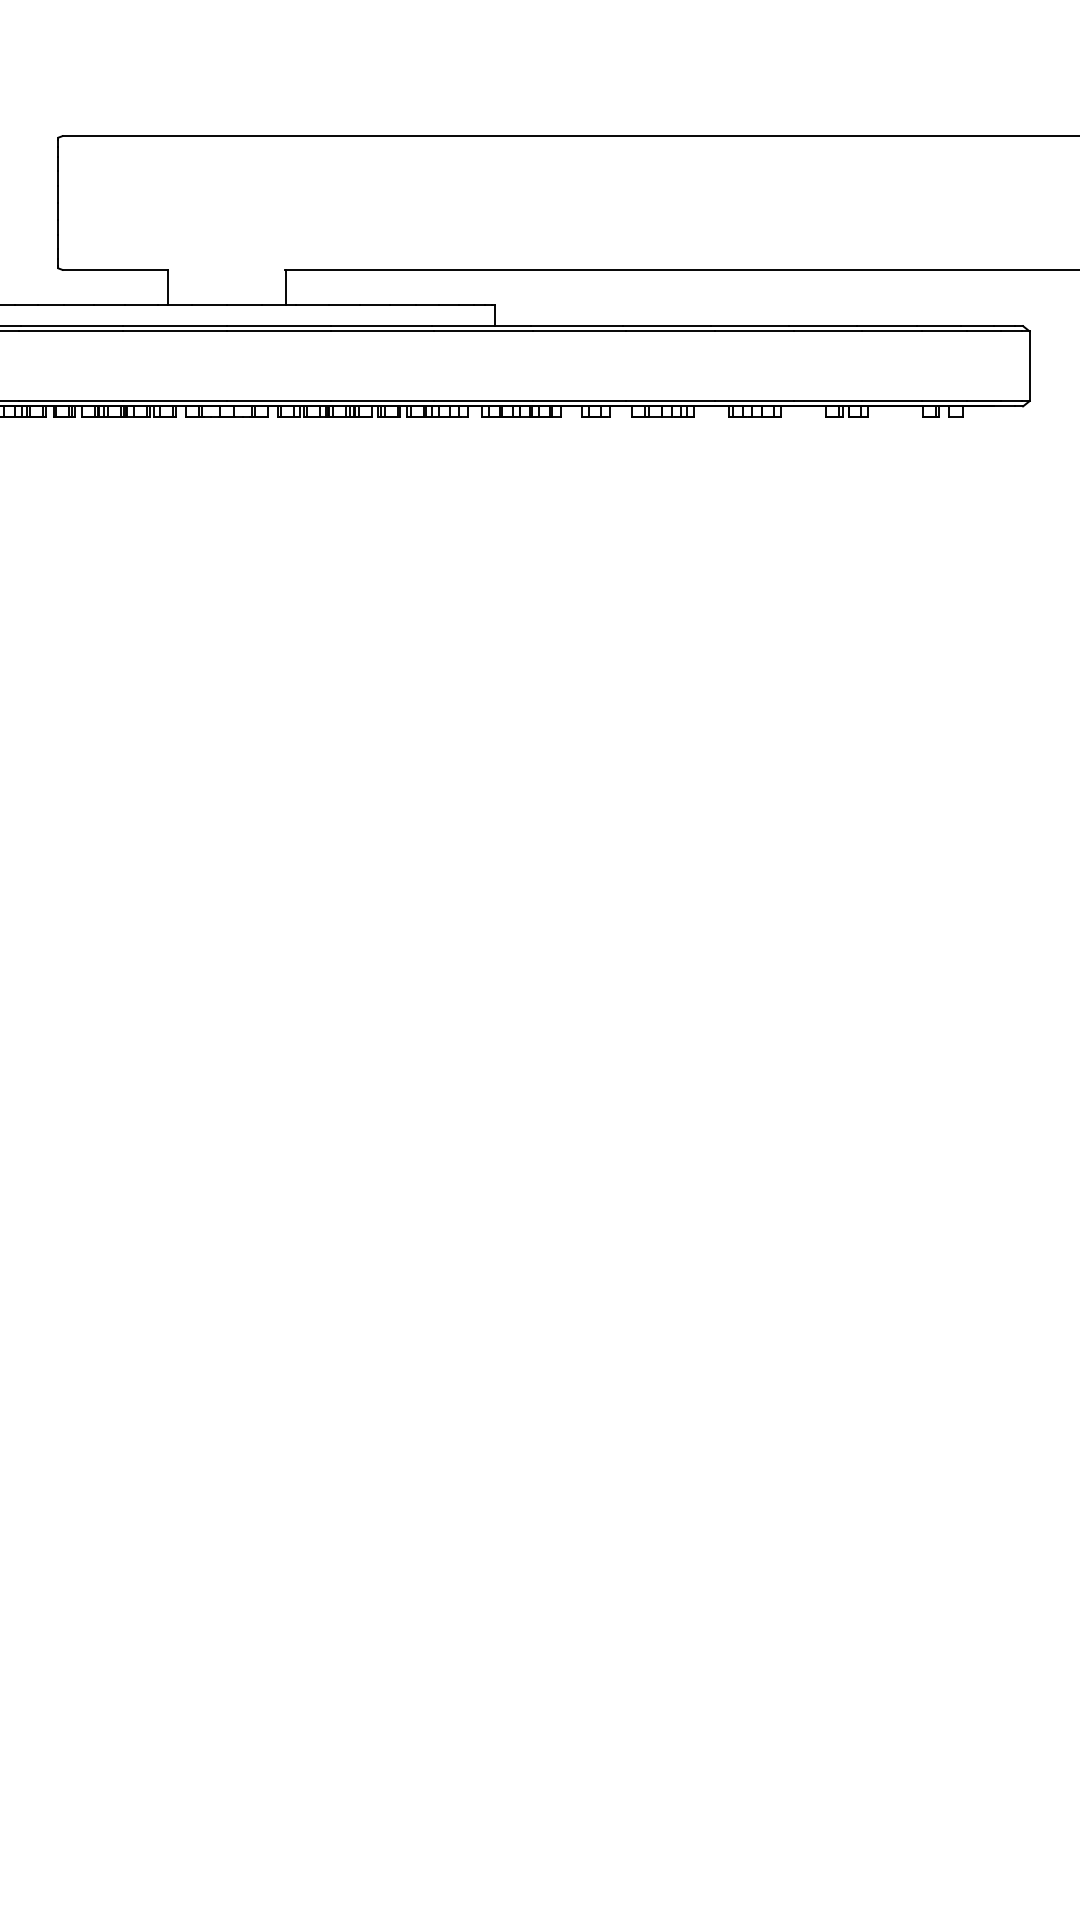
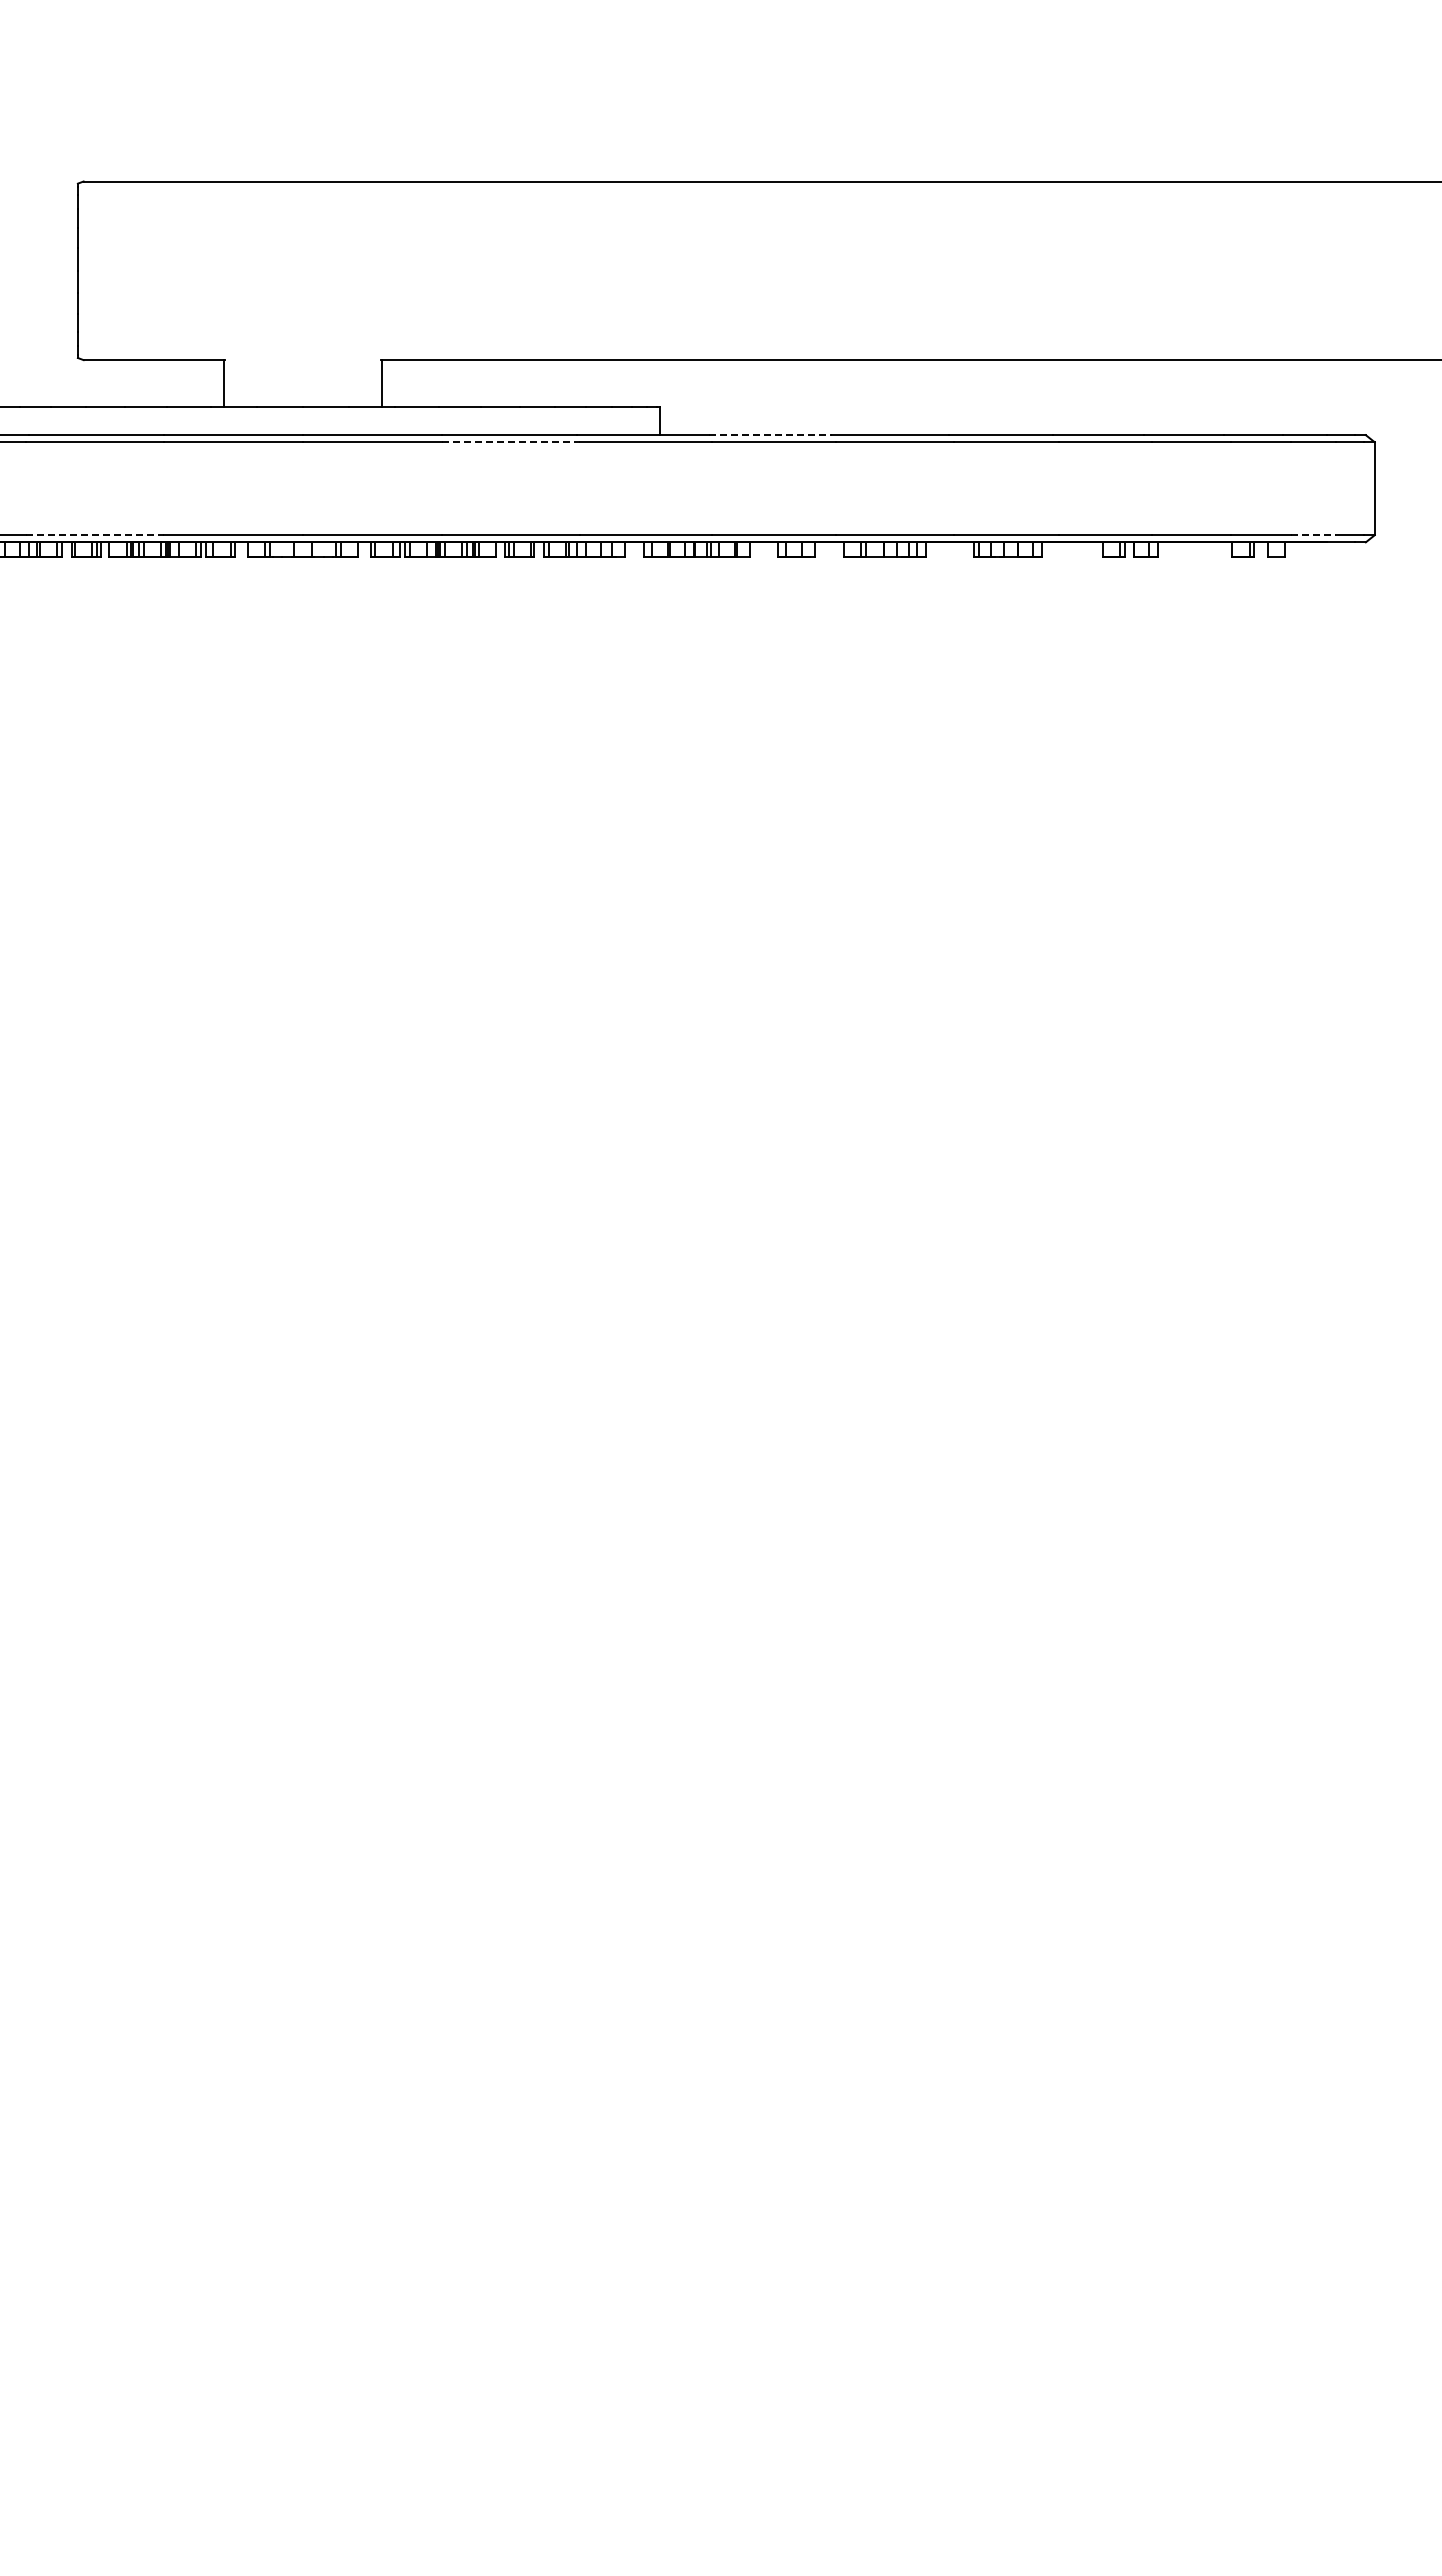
line: (577, 326) -> (771, 435), solid -> dashed
line: (383, 331) -> (511, 442), solid -> dashed
line: (70, 401) -> (94, 535), solid -> dashed
line: (983, 401) -> (1313, 535), solid -> dashed

